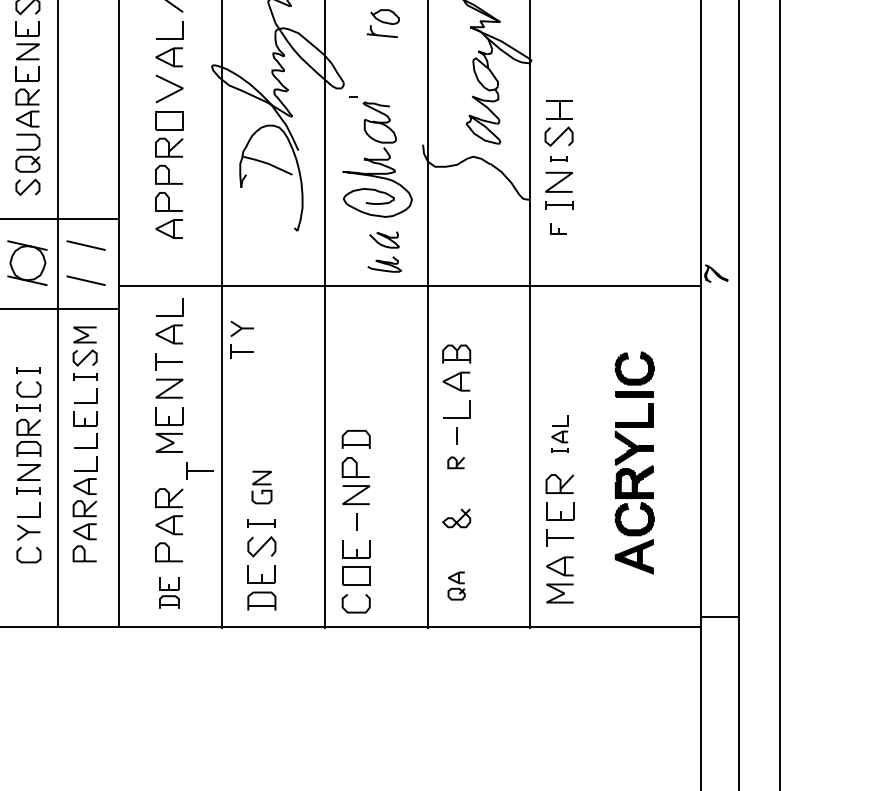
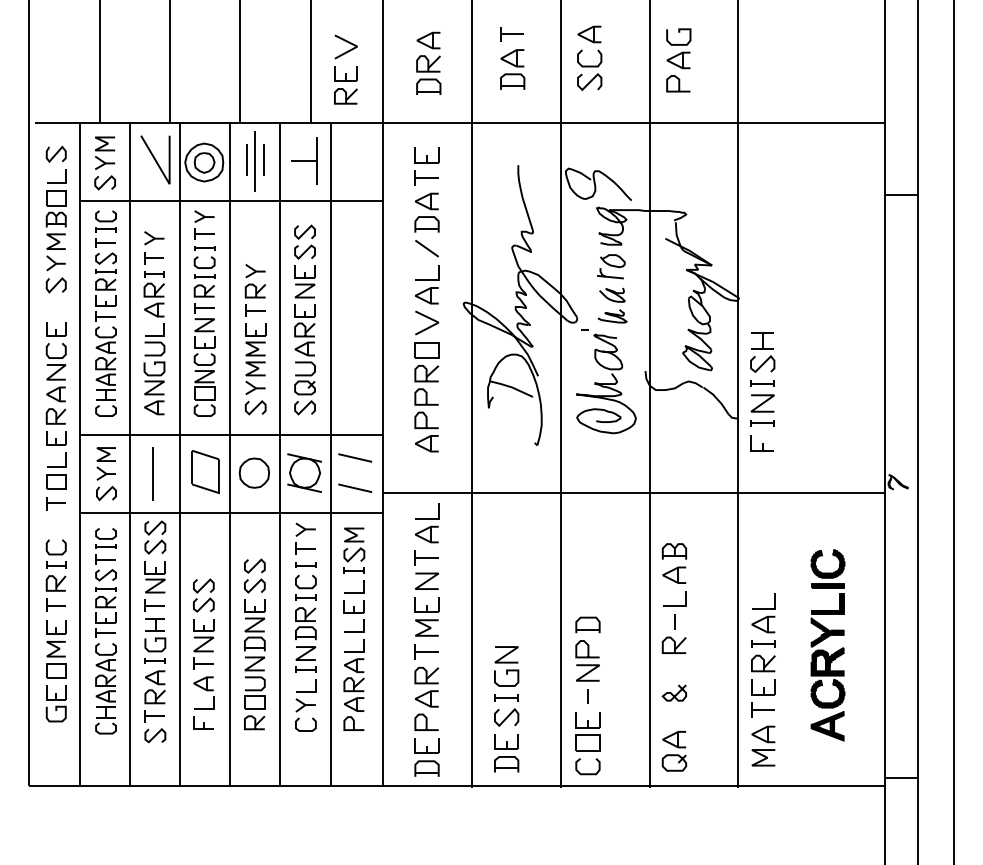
part: (558, 159) -> (762, 383), size x1.67
part: (557, 228) -> (761, 443), size x1.67
part: (384, 251) -> (612, 305), moved
part: (237, 333) -> (301, 533), moved
part: (559, 434) -> (763, 620), size x1.67
part: (455, 462) -> (673, 644), size x1.67
part: (200, 470) -> (426, 651), moved
part: (261, 487) -> (506, 666), size x1.43
part: (456, 586) -> (674, 751), size x1.67
part: (168, 593) -> (426, 757), size x1.43

